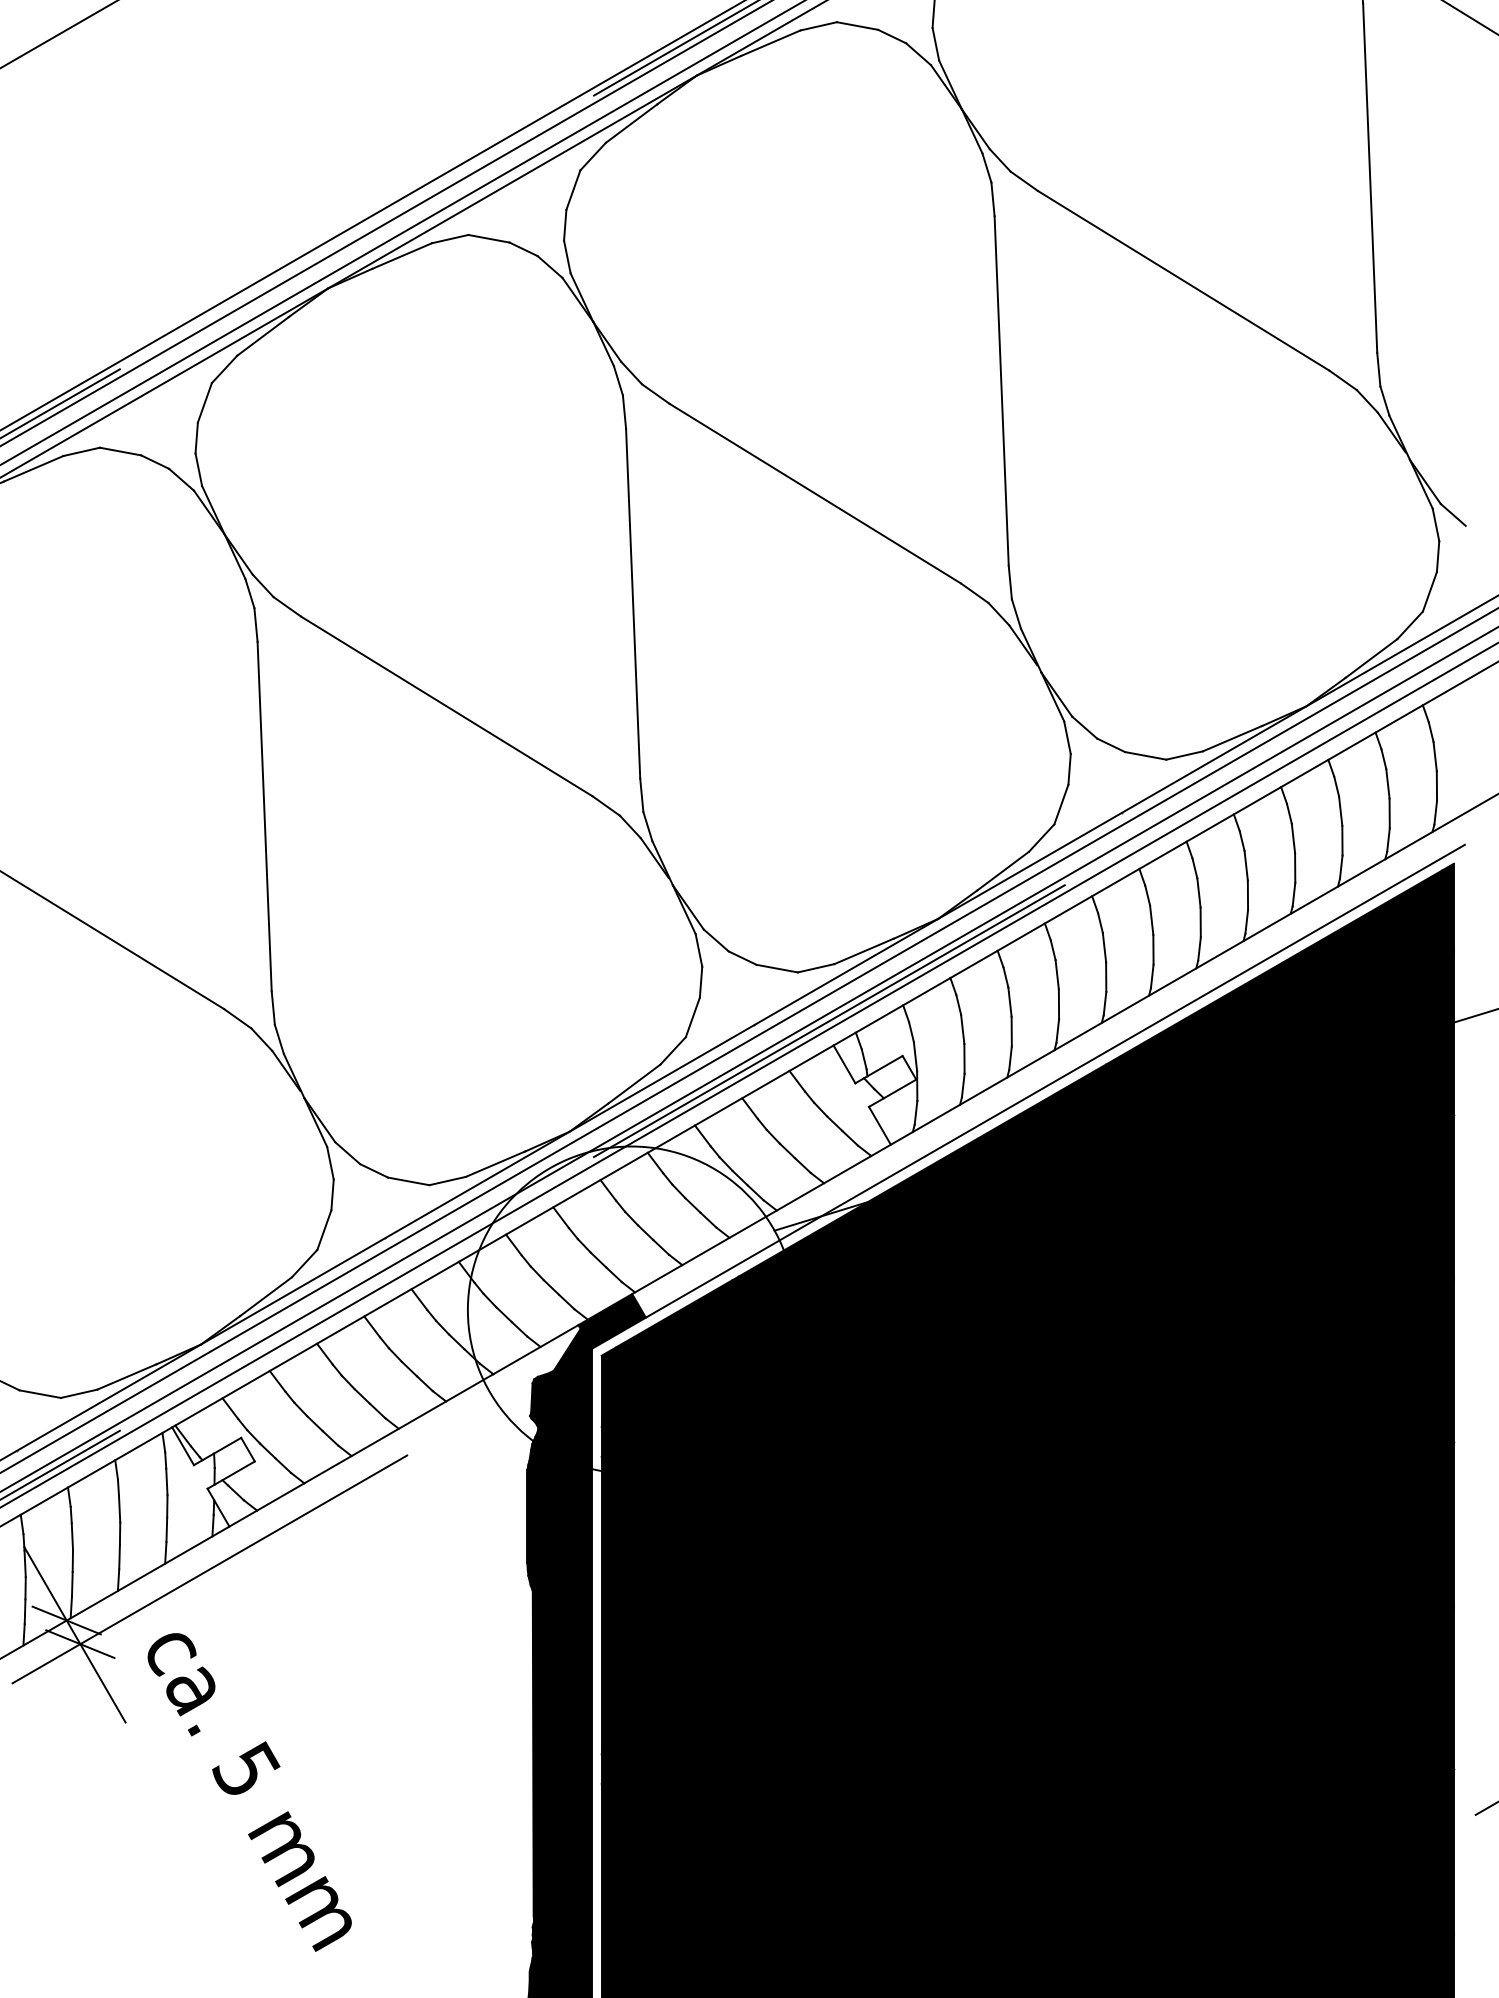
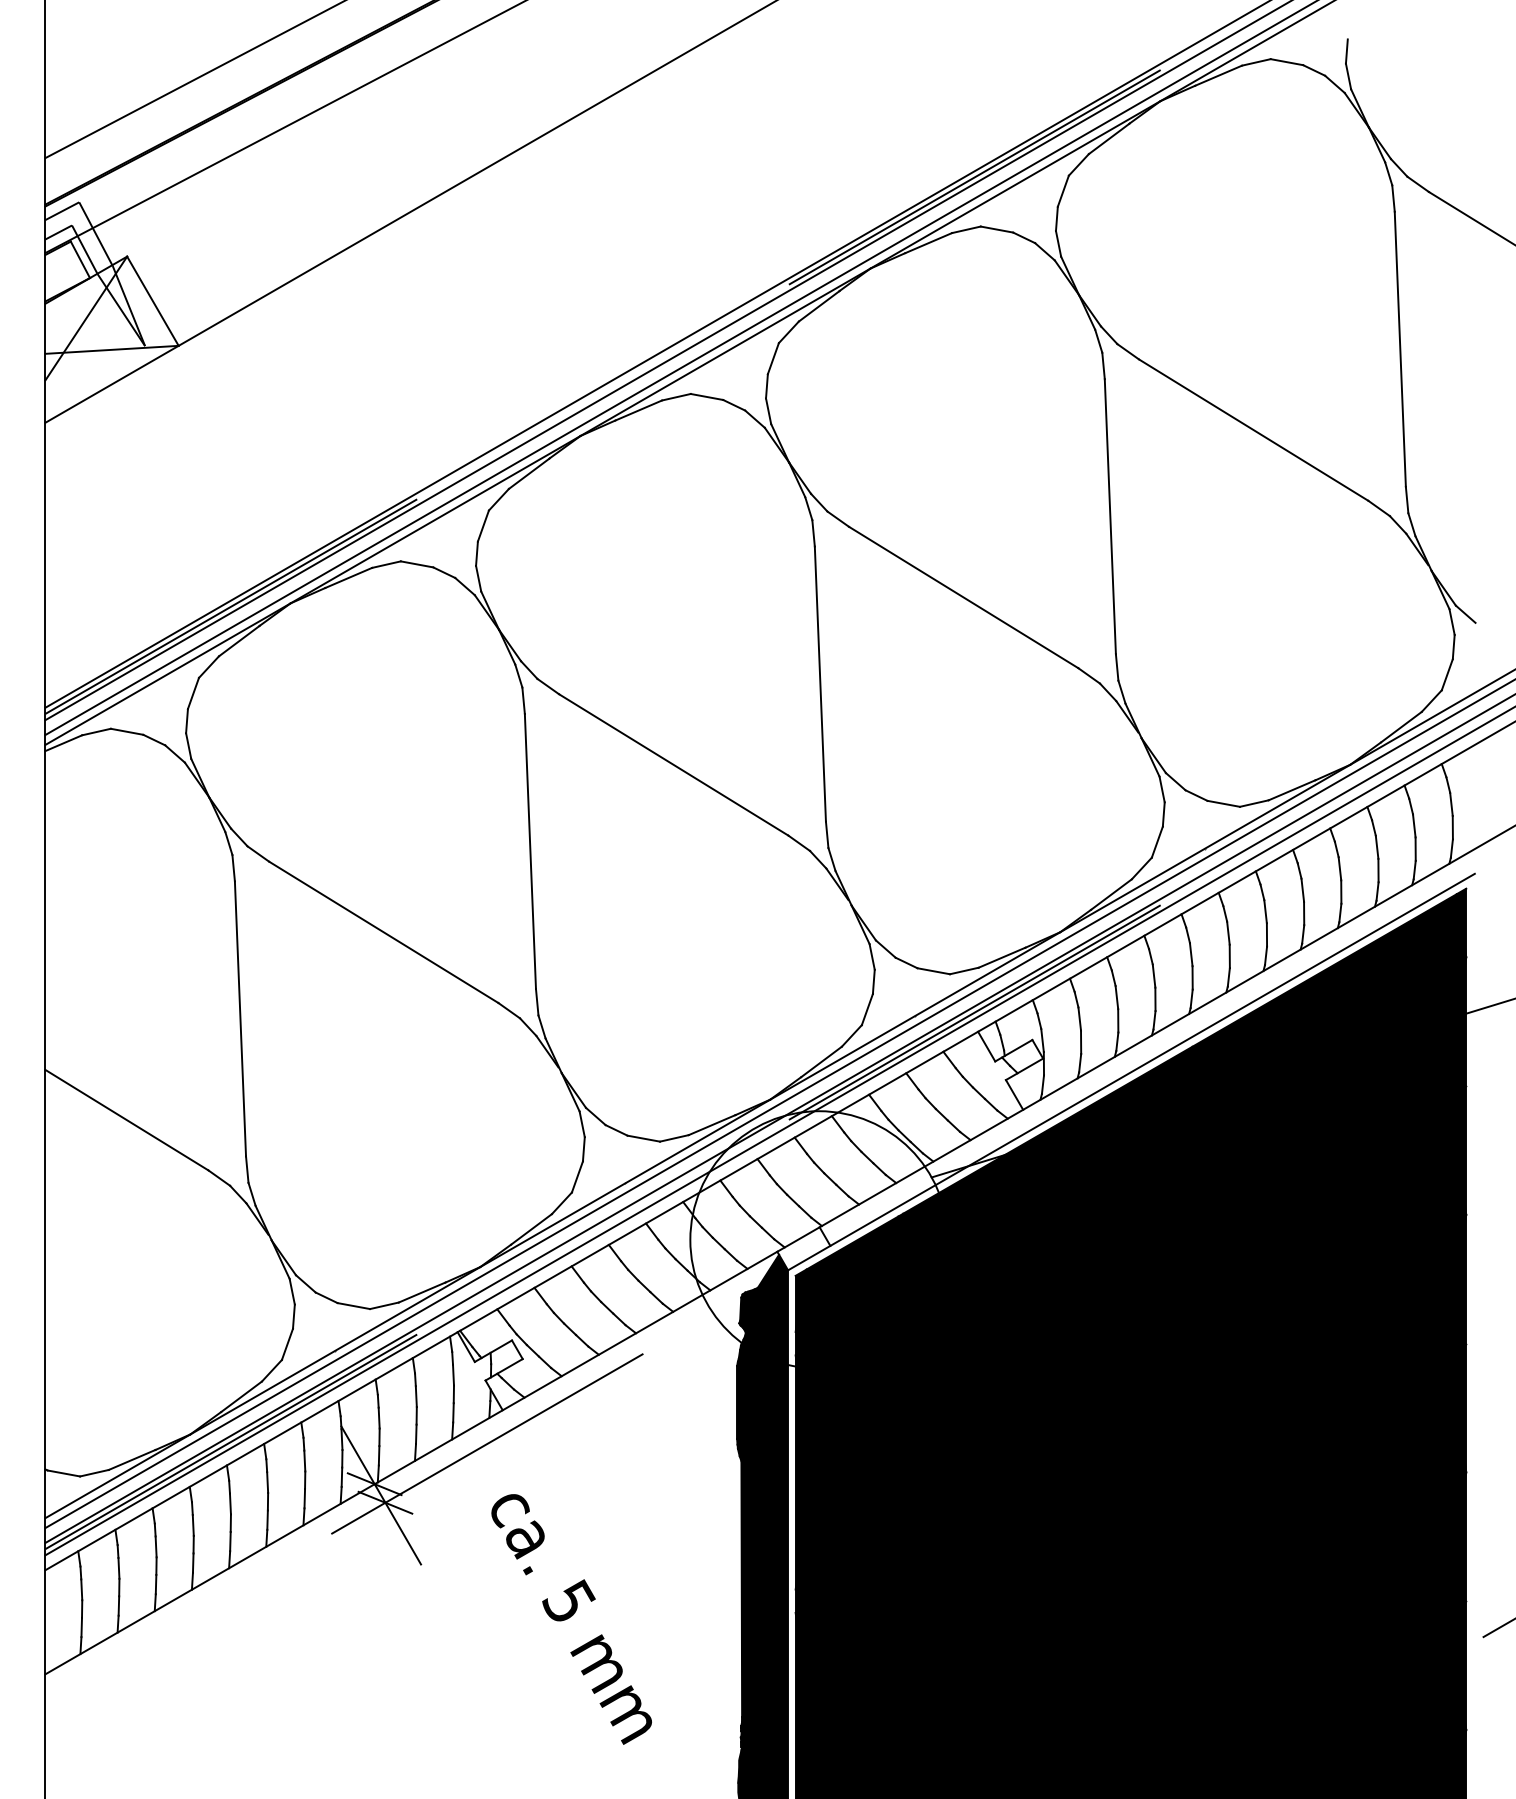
fill: (611, 1320) -> (803, 1248), removed
text: (249, 1792) -> (571, 1619), moved

